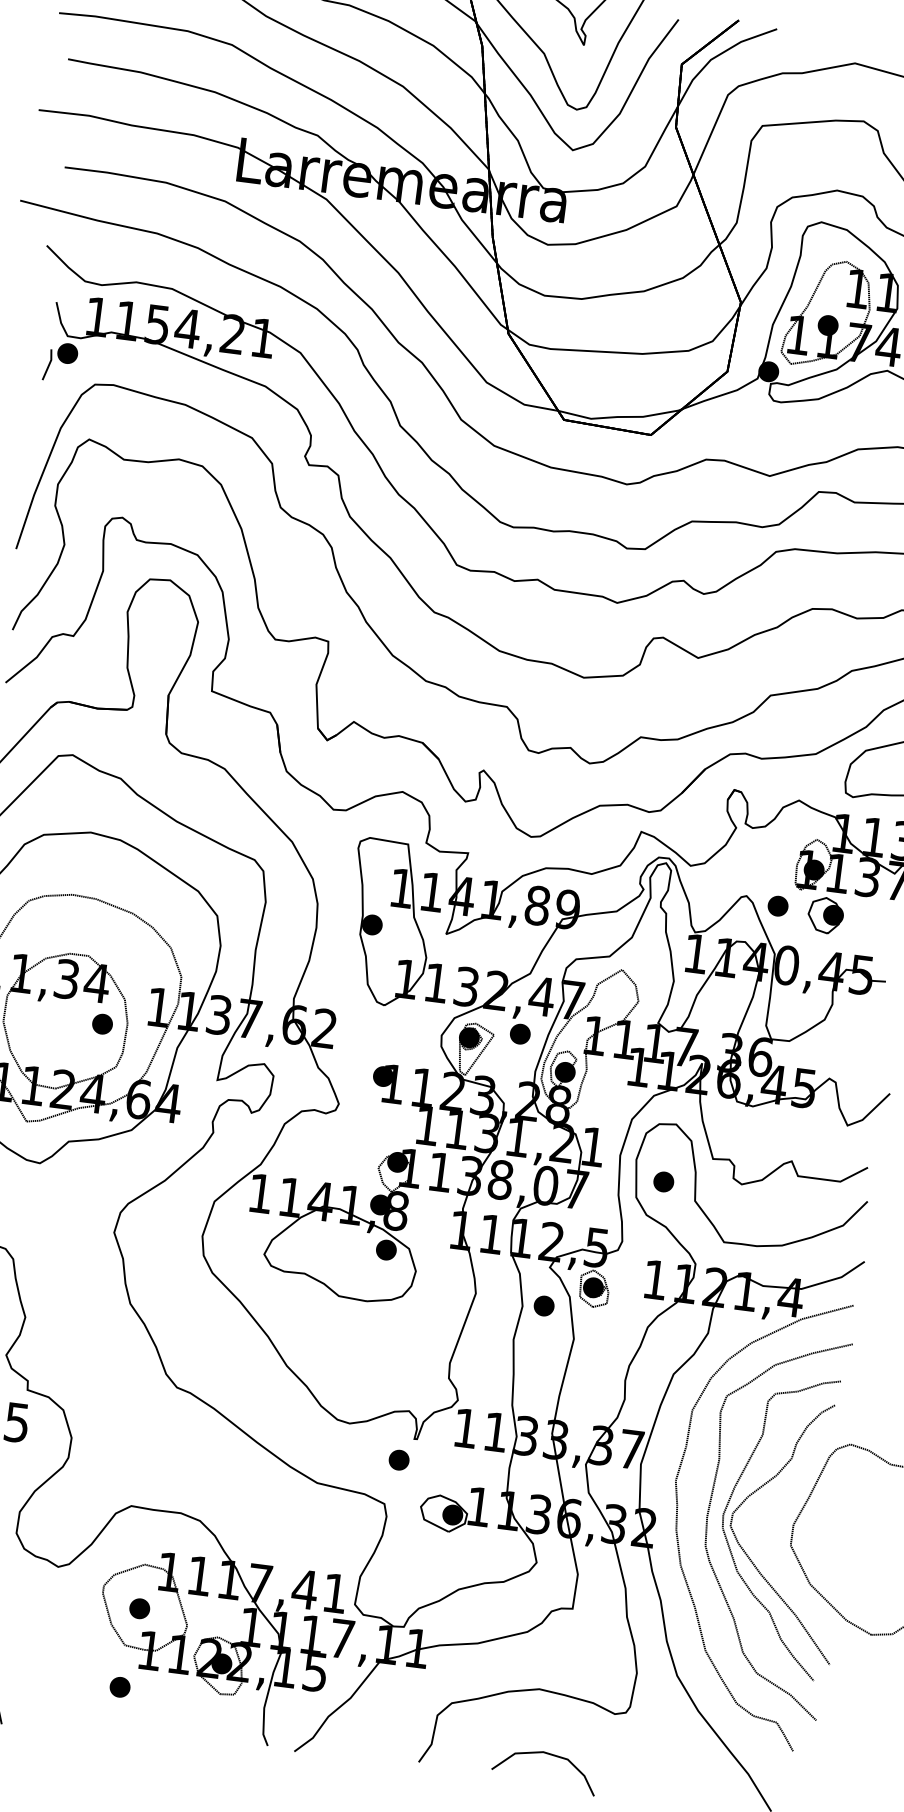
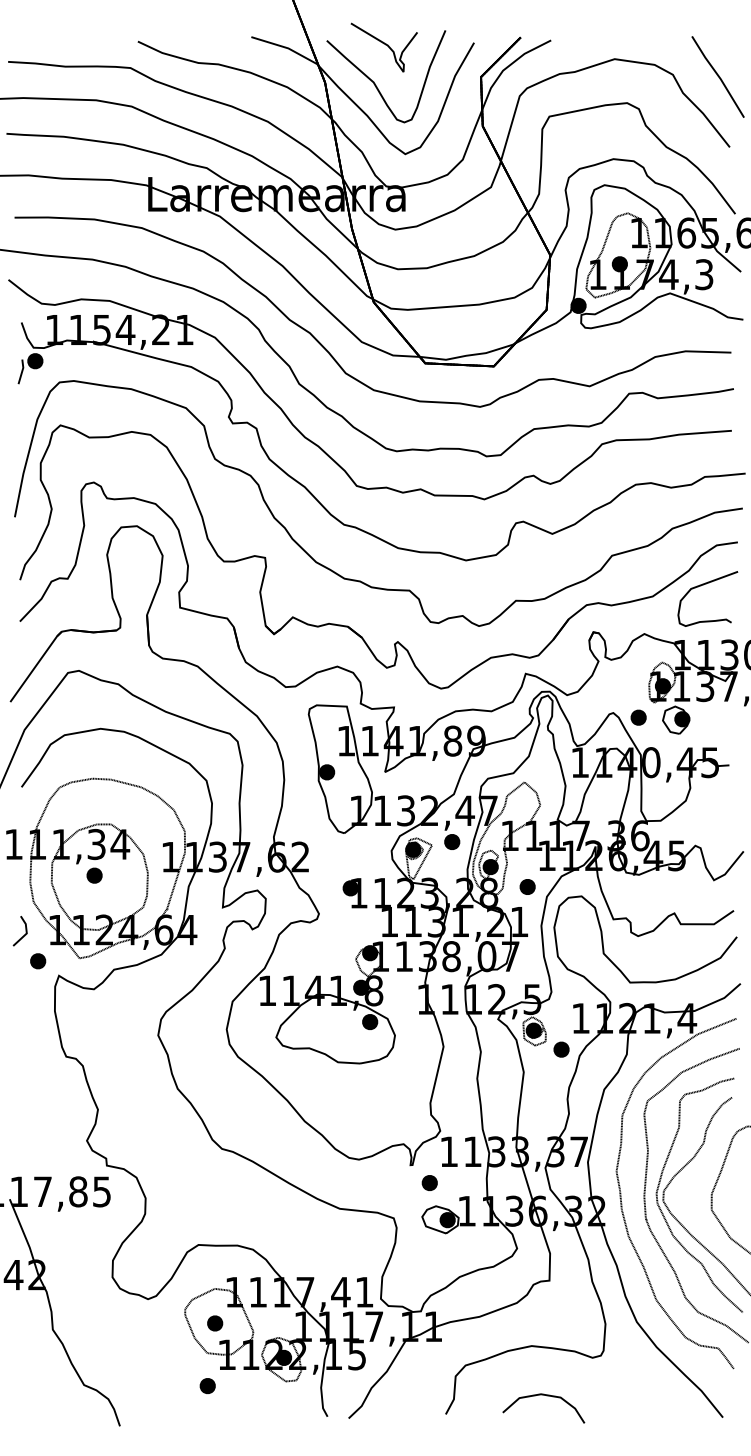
part: (102, 1023) -> (94, 875), moved
part: (663, 1181) -> (527, 886), moved
part: (544, 1305) -> (561, 1049), moved
part: (398, 1459) -> (429, 1182), moved

